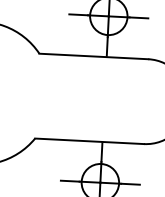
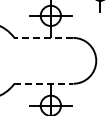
line: (93, 55) -> (43, 37), solid -> dashed
line: (90, 140) -> (44, 83), solid -> dashed

